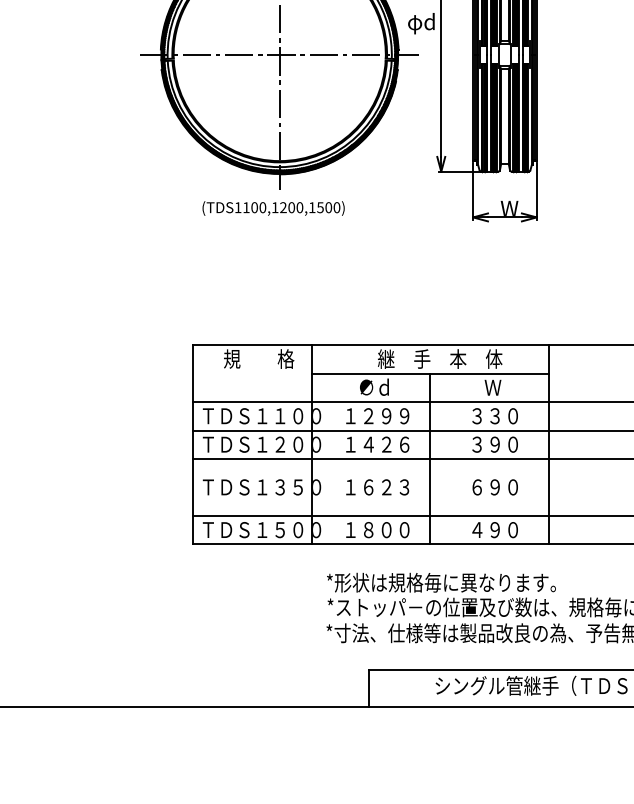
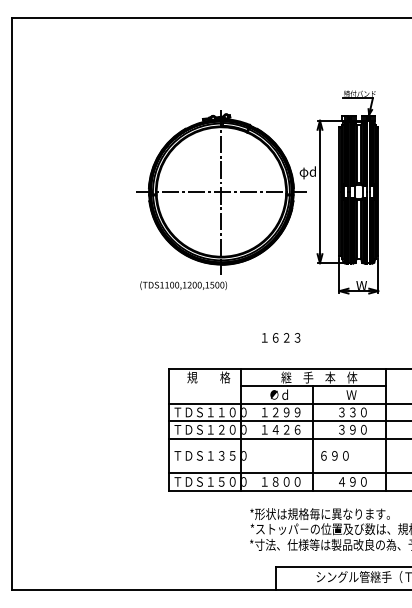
text: (273, 208) -> (183, 285), moved
text: (378, 486) -> (281, 337), moved
text: (494, 486) -> (334, 455), moved

